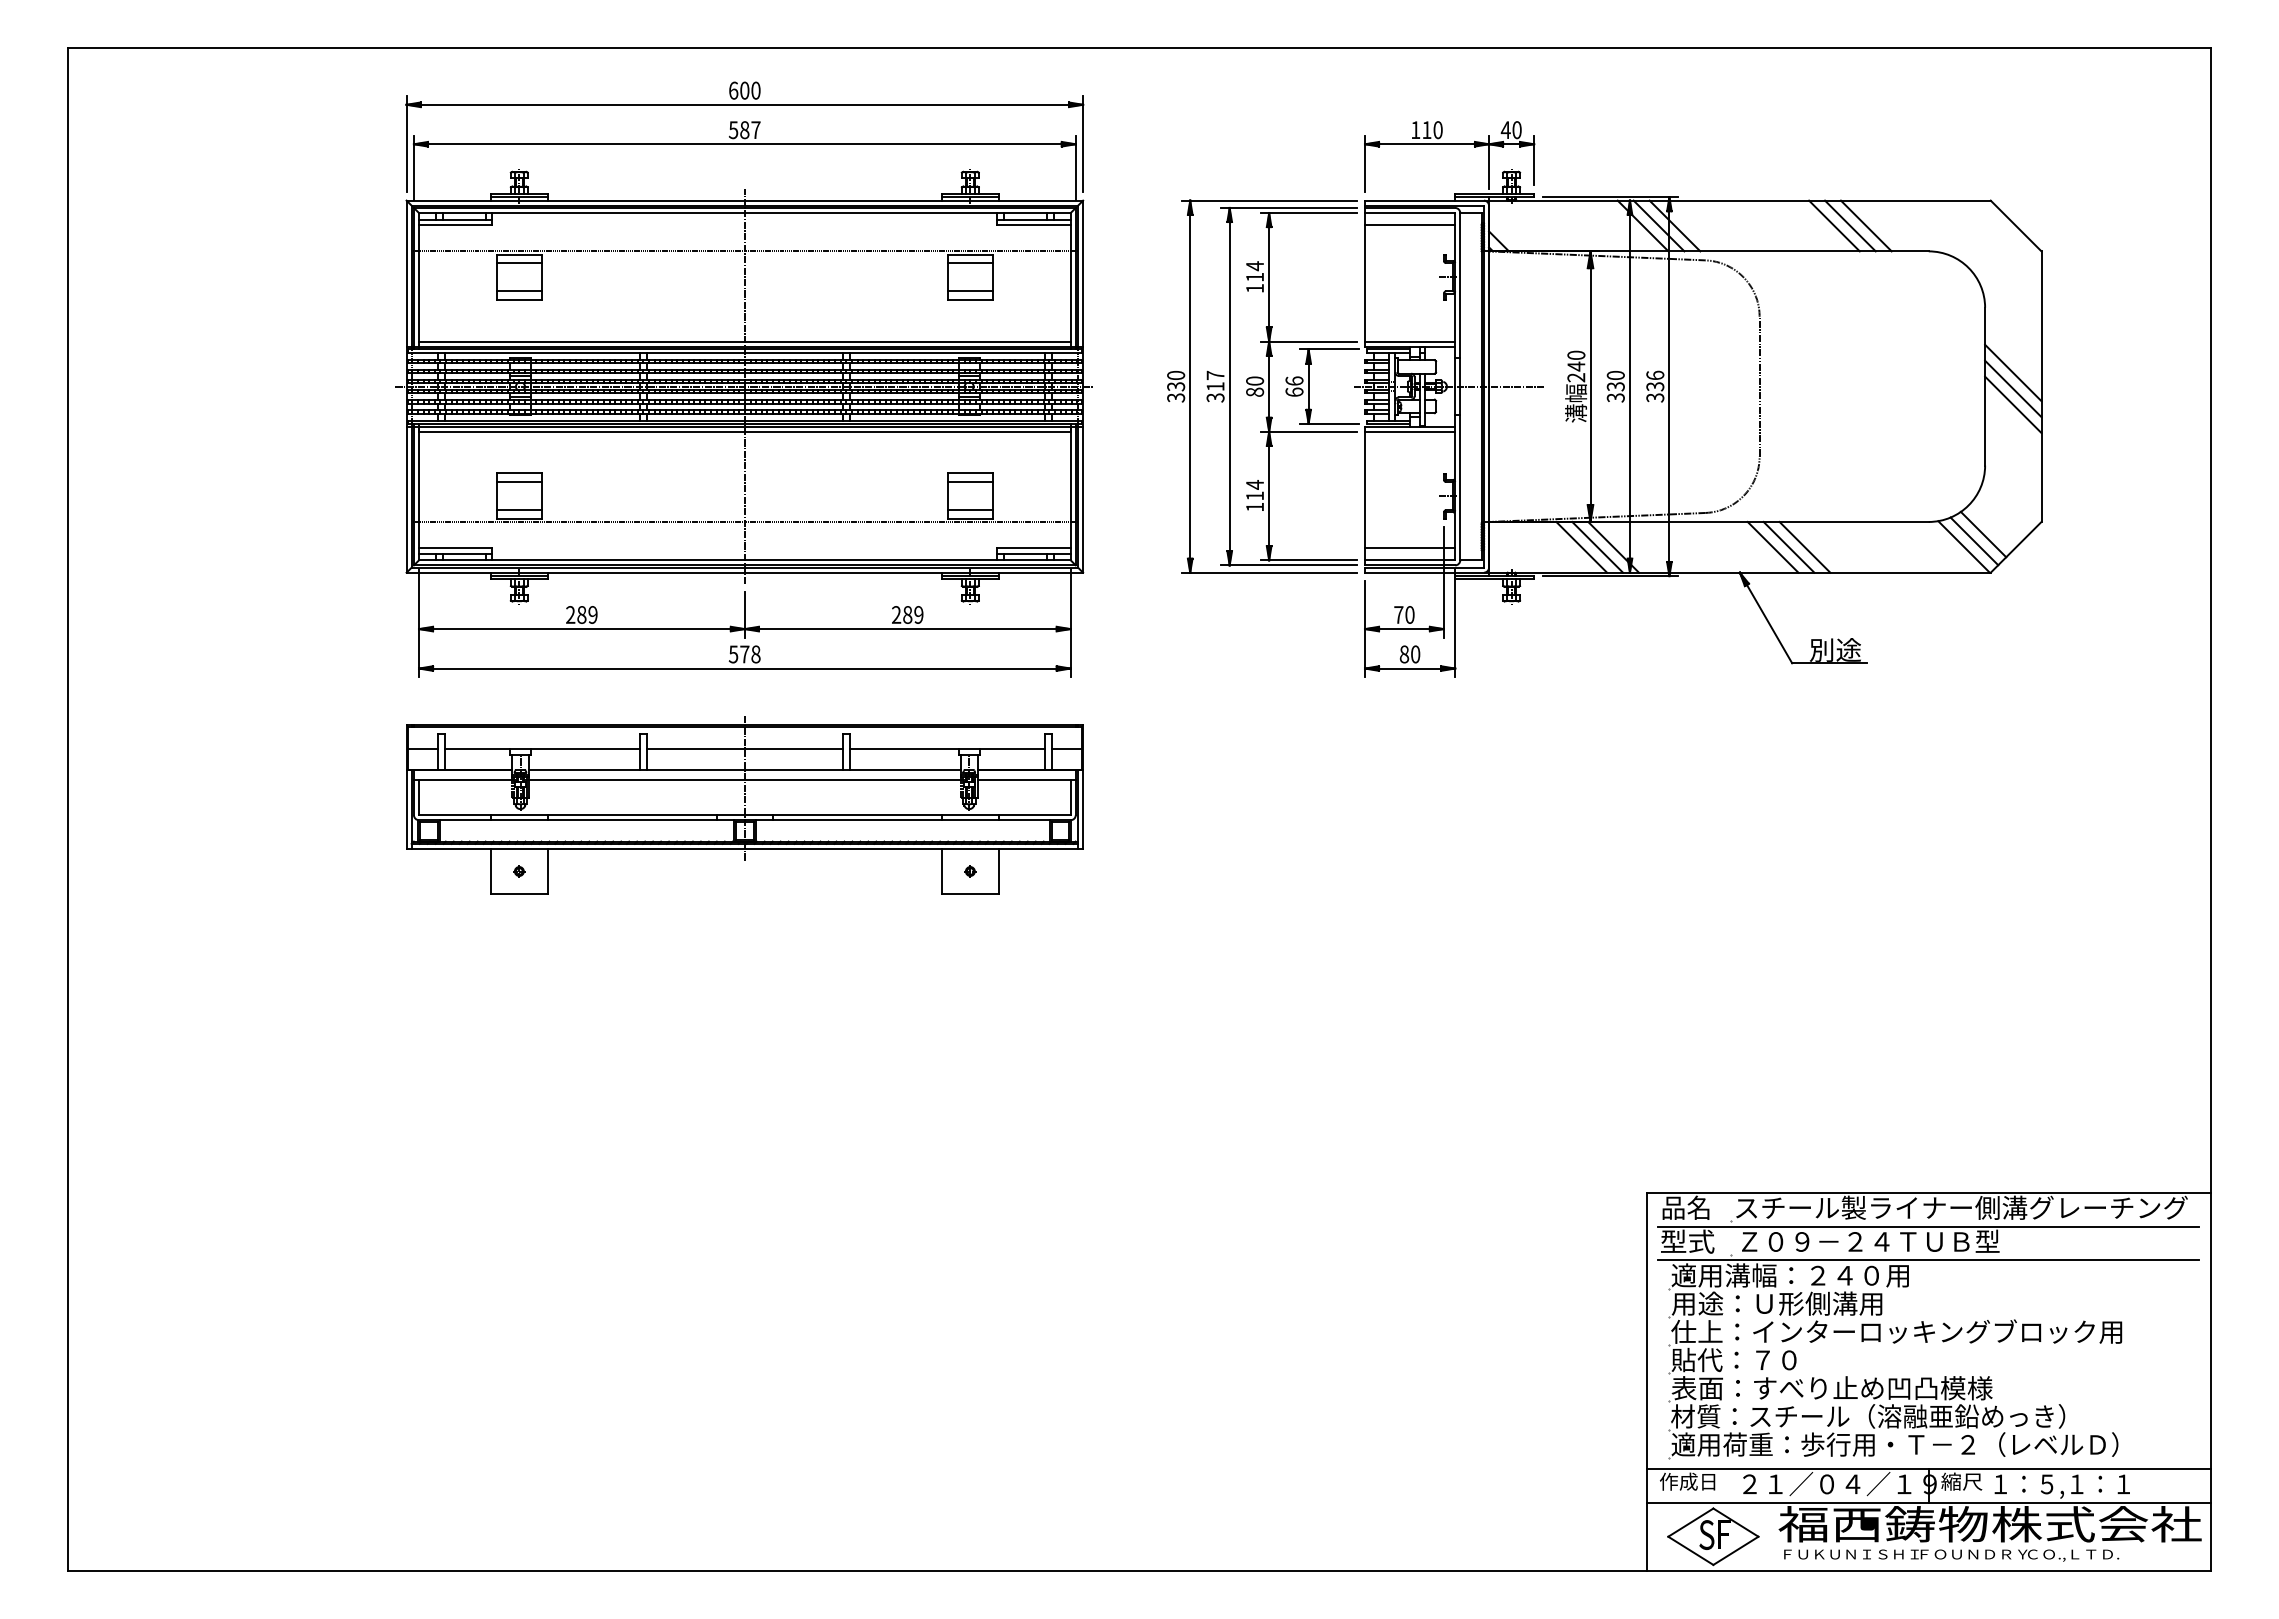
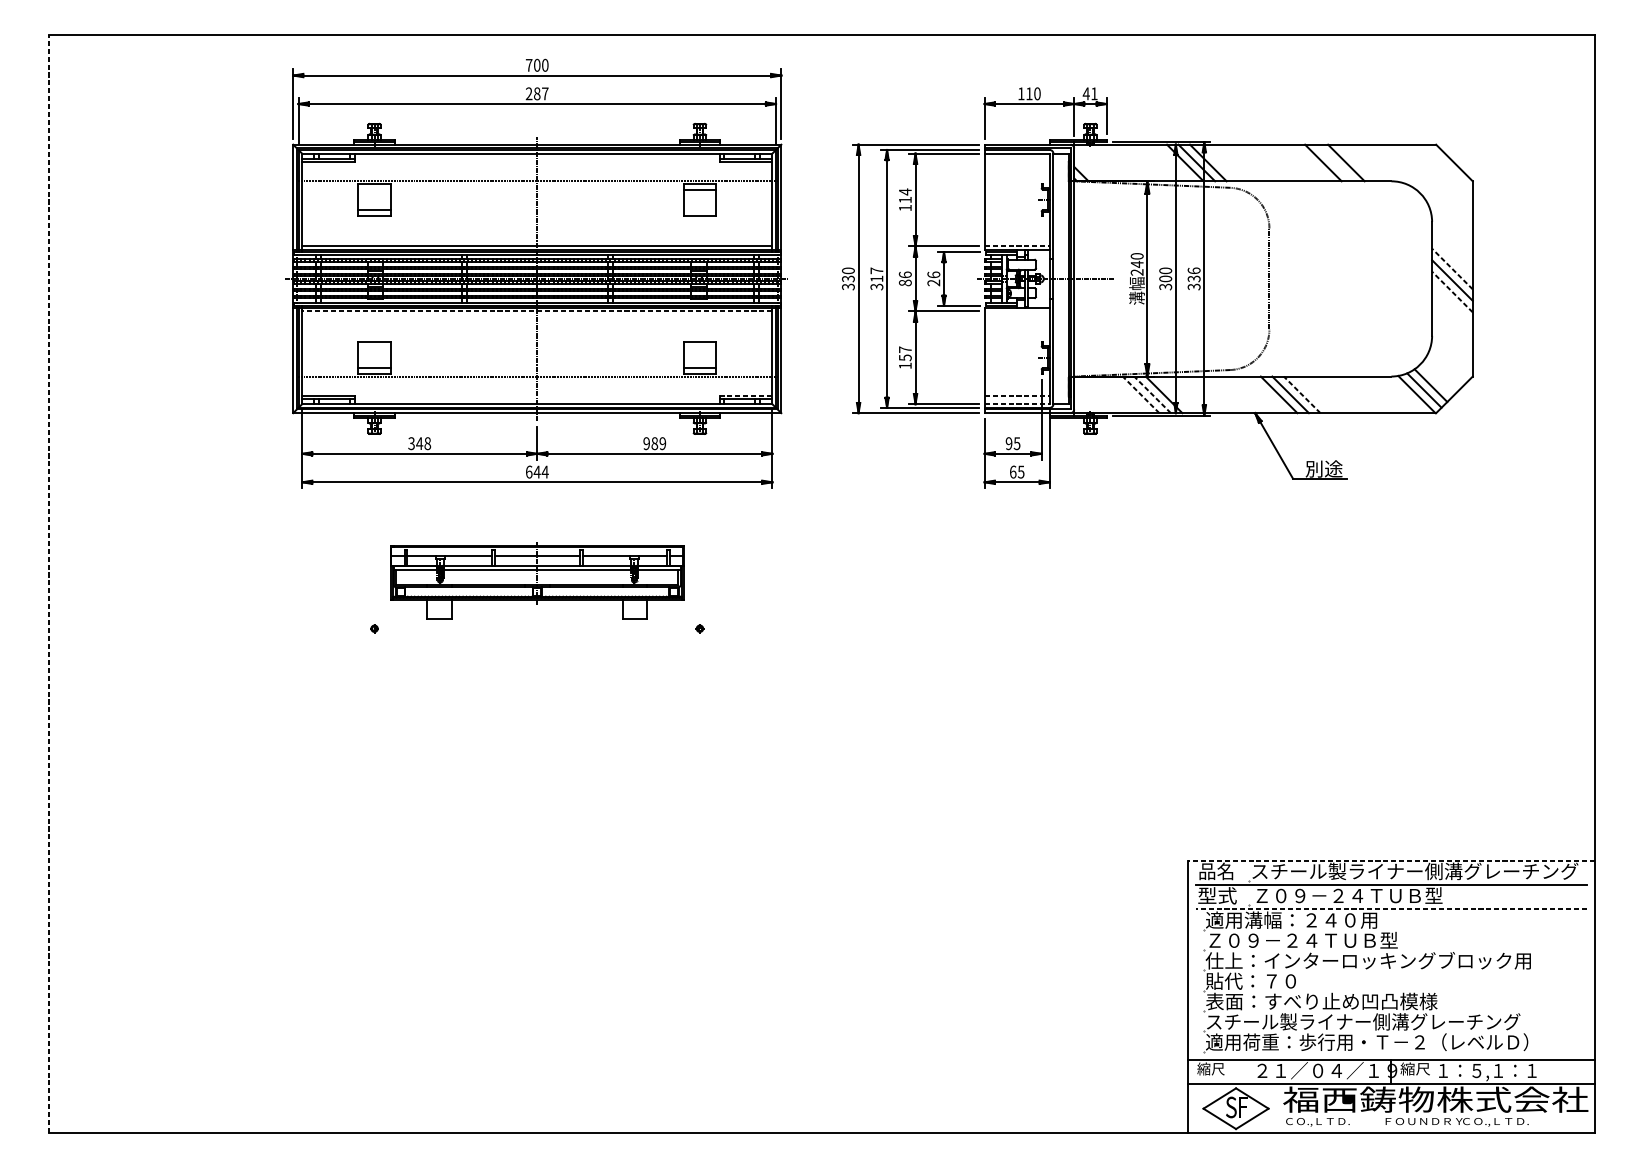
text: (733, 90) -> (529, 65), 600 -> 700
text: (733, 130) -> (529, 94), 587 -> 287
text: (1516, 130) -> (1094, 94), 40 -> 41
line: (1410, 224) -> (1017, 161), removed
line: (1850, 225) -> (1334, 162), removed
line: (518, 263) -> (373, 190), removed
line: (969, 291) -> (699, 210), removed
line: (1410, 341) -> (1017, 246), solid -> dashed
line: (2013, 372) -> (1452, 268), solid -> dashed
text: (1254, 380) -> (904, 274), 80 -> 86
text: (1615, 386) -> (1165, 278), 330 -> 300
text: (1294, 391) -> (933, 282), 66 -> 26
line: (2013, 404) -> (1452, 291), solid -> dashed
line: (744, 431) -> (537, 311), solid -> dashed
line: (1410, 431) -> (1017, 311), removed
line: (518, 481) -> (373, 347), removed
line: (969, 481) -> (699, 347), removed
text: (1255, 489) -> (905, 353), 114 -> 157
line: (1581, 547) -> (1140, 394), solid -> dashed
line: (1597, 547) -> (1152, 394), solid -> dashed
line: (1804, 547) -> (1301, 394), solid -> dashed
line: (1034, 548) -> (746, 395), solid -> dashed
line: (1410, 548) -> (1017, 395), solid -> dashed
line: (1410, 560) -> (1017, 404), solid -> dashed
text: (581, 614) -> (419, 443), 289 -> 348
text: (896, 614) -> (646, 443), 289 -> 989
text: (1404, 614) -> (1013, 443), 70 -> 95
text: (744, 654) -> (537, 472), 578 -> 644
text: (1409, 654) -> (1016, 472), 80 -> 65
part: (744, 805) -> (537, 581), size x0.6
line: (68, 809) -> (49, 584), solid -> dashed
line: (1928, 1192) -> (1391, 860), solid -> dashed
line: (1928, 1260) -> (1391, 909), solid -> dashed
text: (1804, 1303) -> (1301, 940), 用途：Ｕ形側溝用 -> Ｚ０９－２４ＴＵＢ型
text: (1889, 1416) -> (1363, 1021), 材質：スチール（溶融亜鉛めっき） -> スチール製ライナー側溝グレーチング
text: (1687, 1481) -> (1217, 1068), 作成日 -> 縮尺
text: (1850, 1555) -> (1334, 1122), ＦＵＫＵＮＩＳＨＩ -> ＣＯ.,ＬＴＤ.

